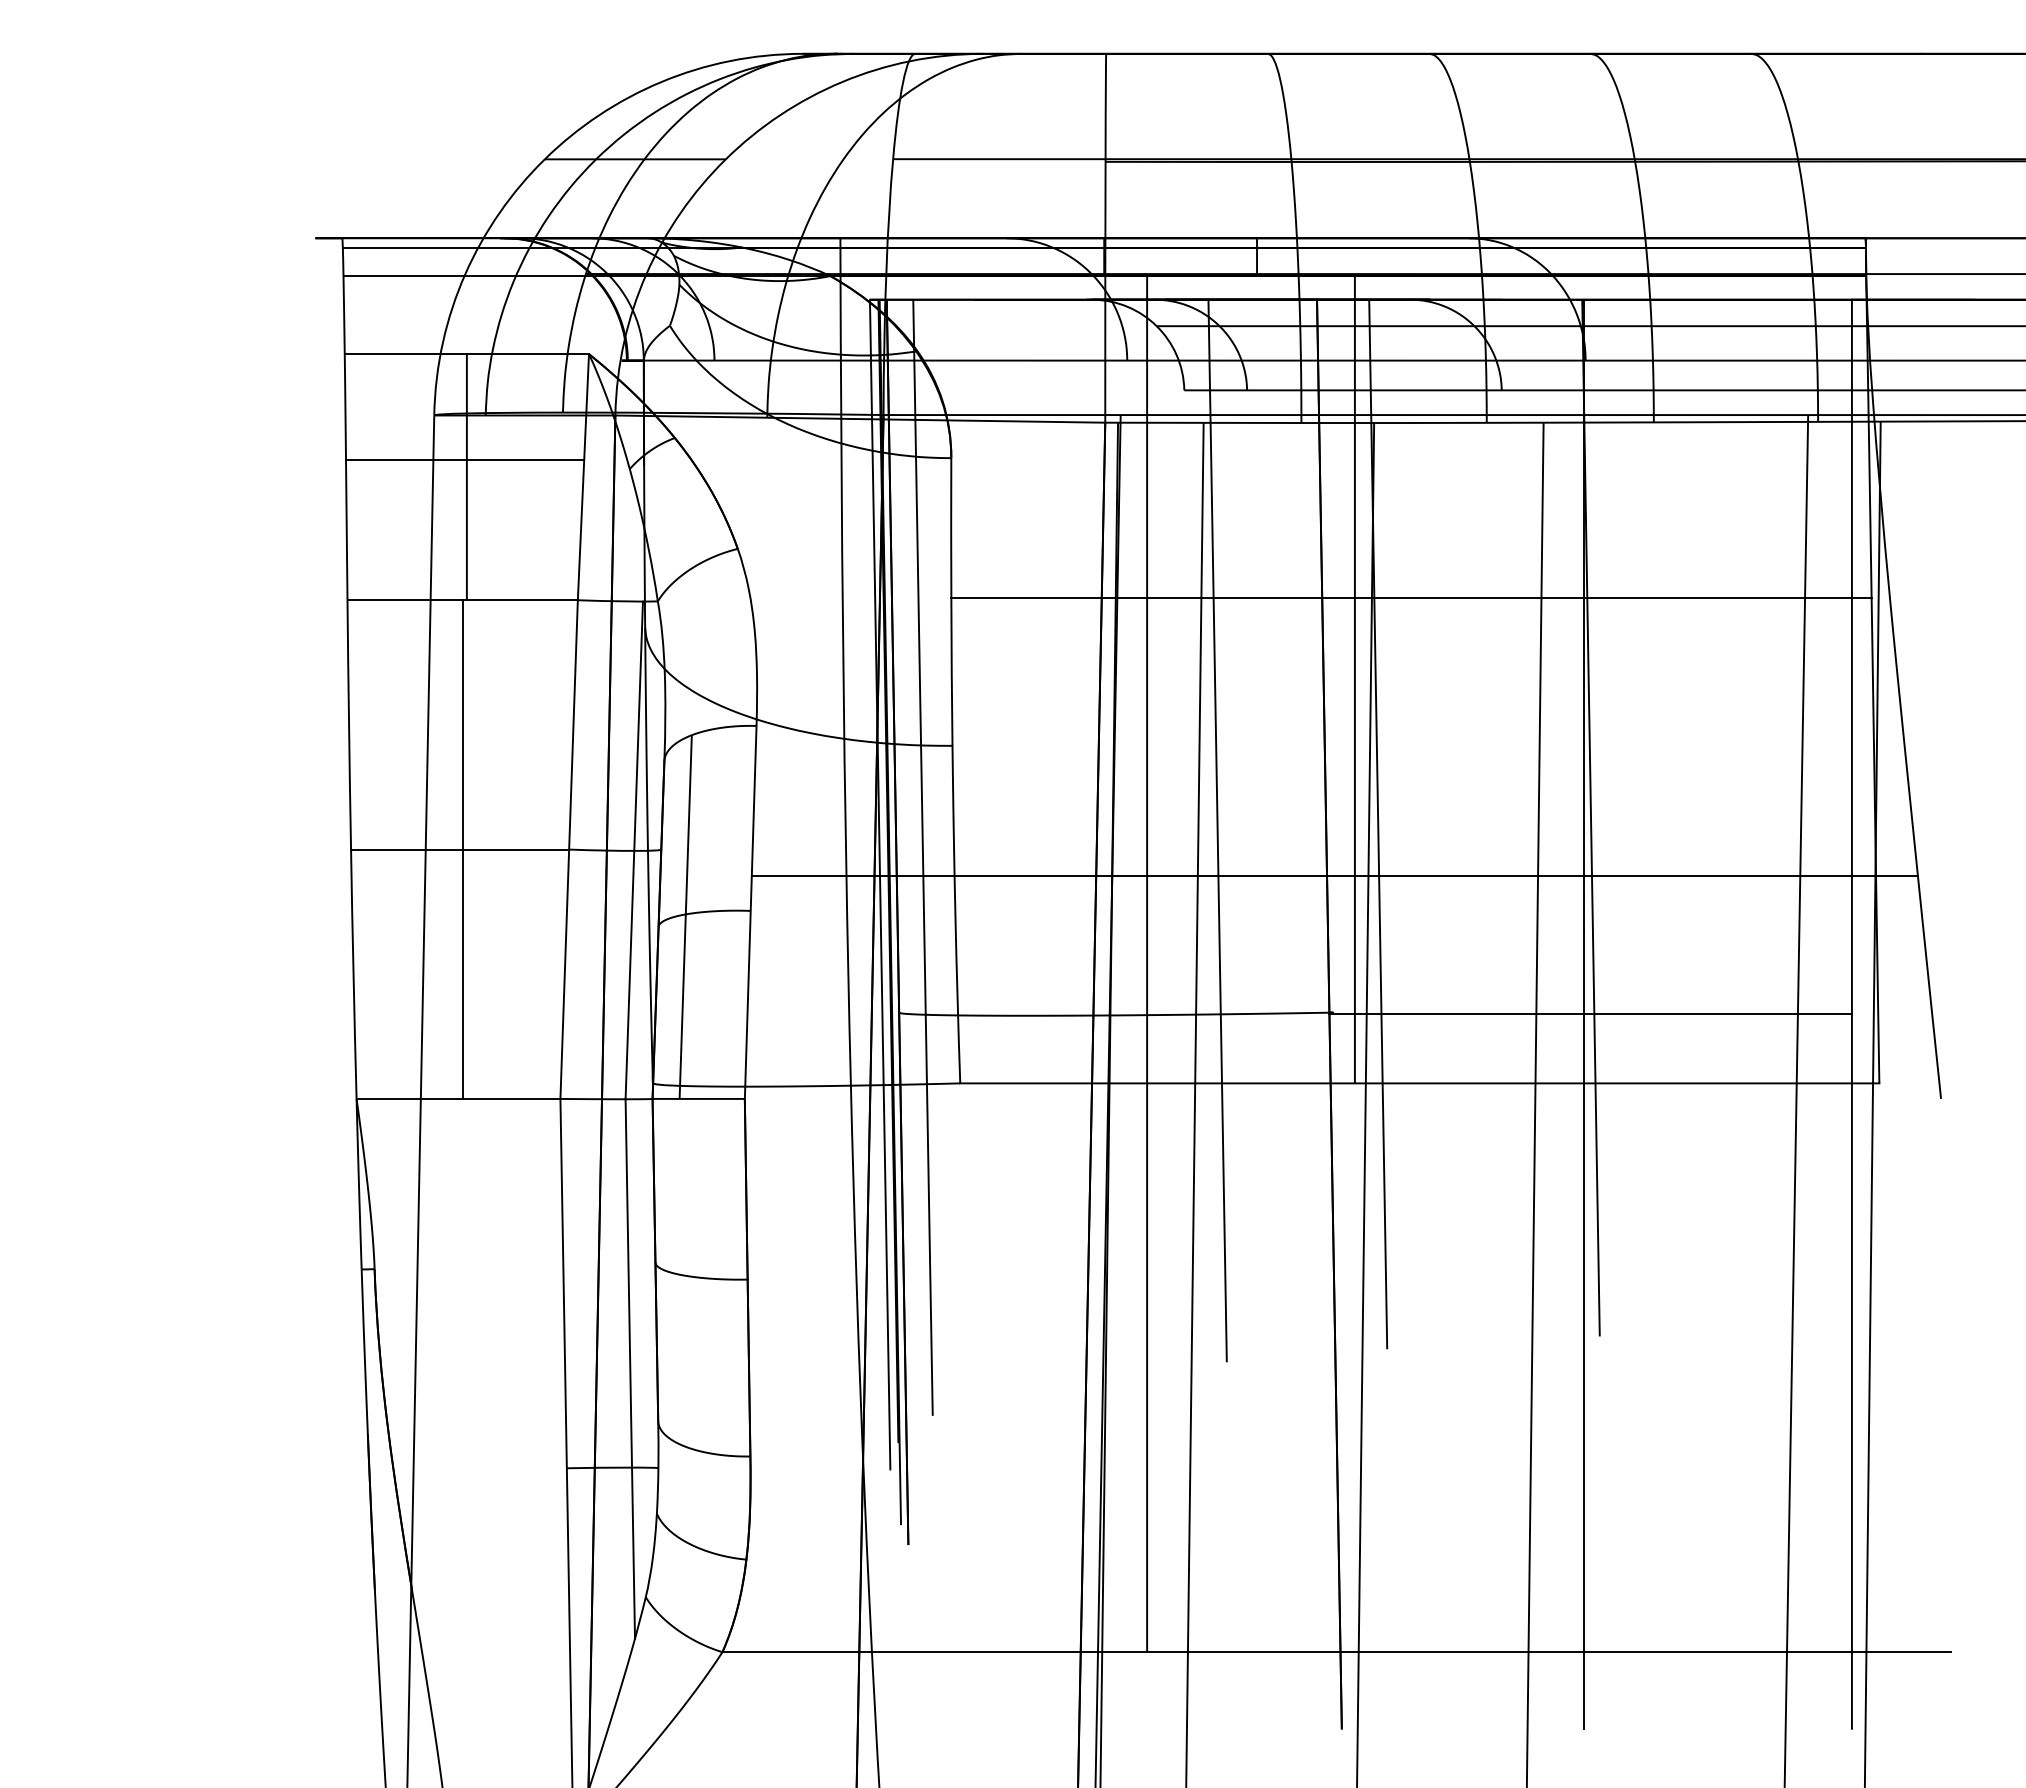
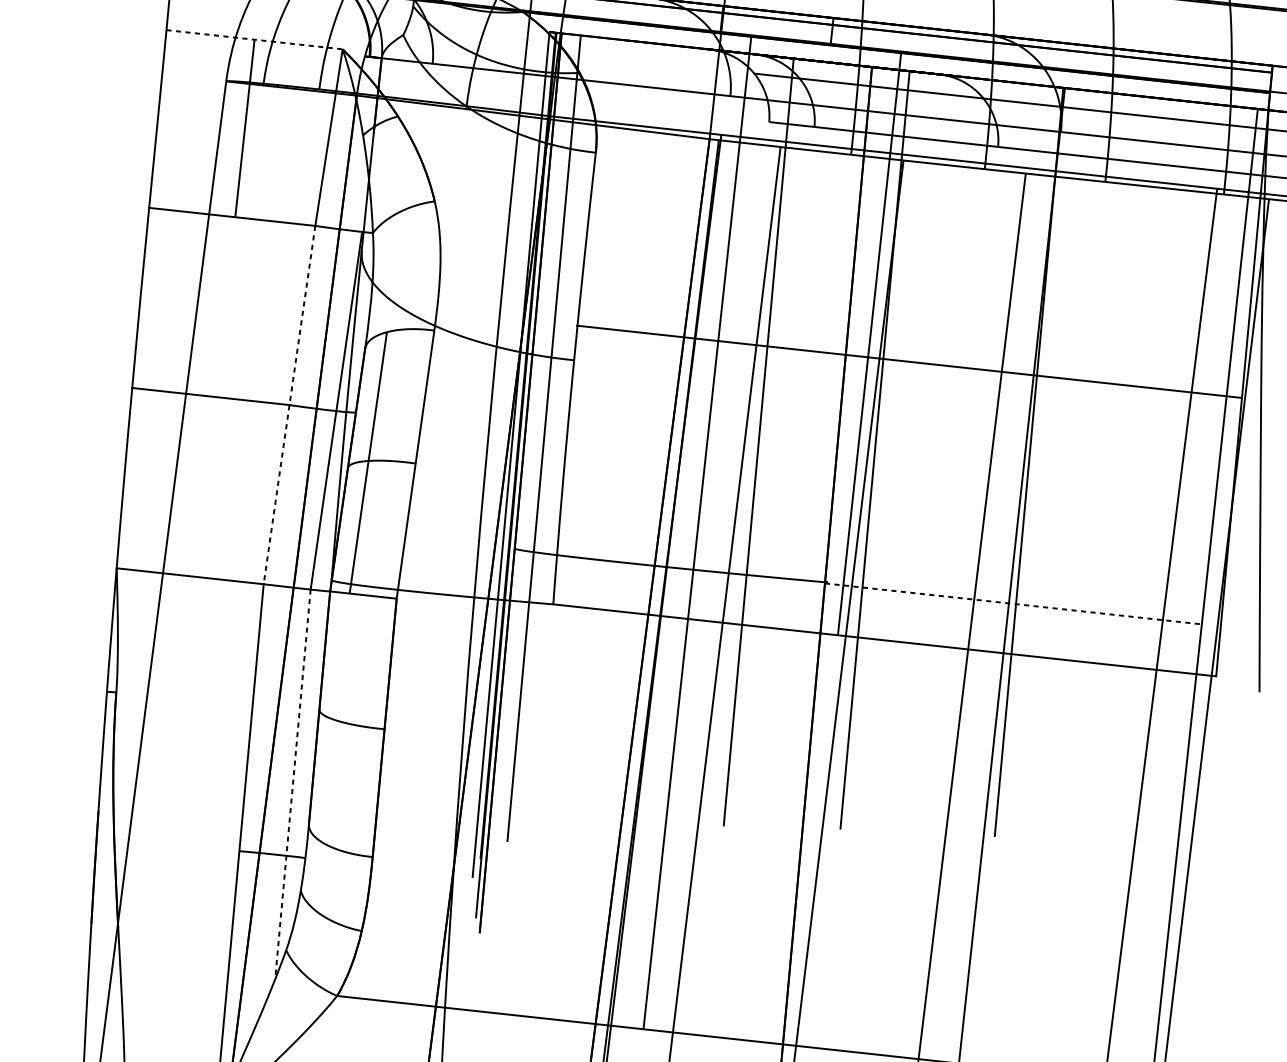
line: (467, 354) -> (255, 40), solid -> dashed
line: (465, 460) -> (245, 116), removed
line: (1411, 598) -> (908, 362), moved
line: (462, 849) -> (212, 396), removed
line: (569, 850) -> (289, 405), solid -> dashed
line: (1334, 875) -> (839, 483), removed
line: (1591, 1014) -> (1013, 604), solid -> dashed
line: (630, 1368) -> (293, 784), solid -> dashed

